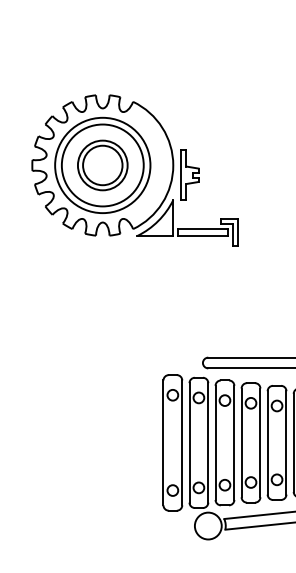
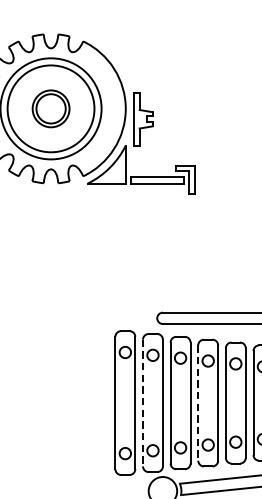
part: (102, 165) -> (50, 108), size x0.7
line: (189, 442) -> (142, 402), solid -> dashed
line: (241, 443) -> (198, 403), solid -> dashed

